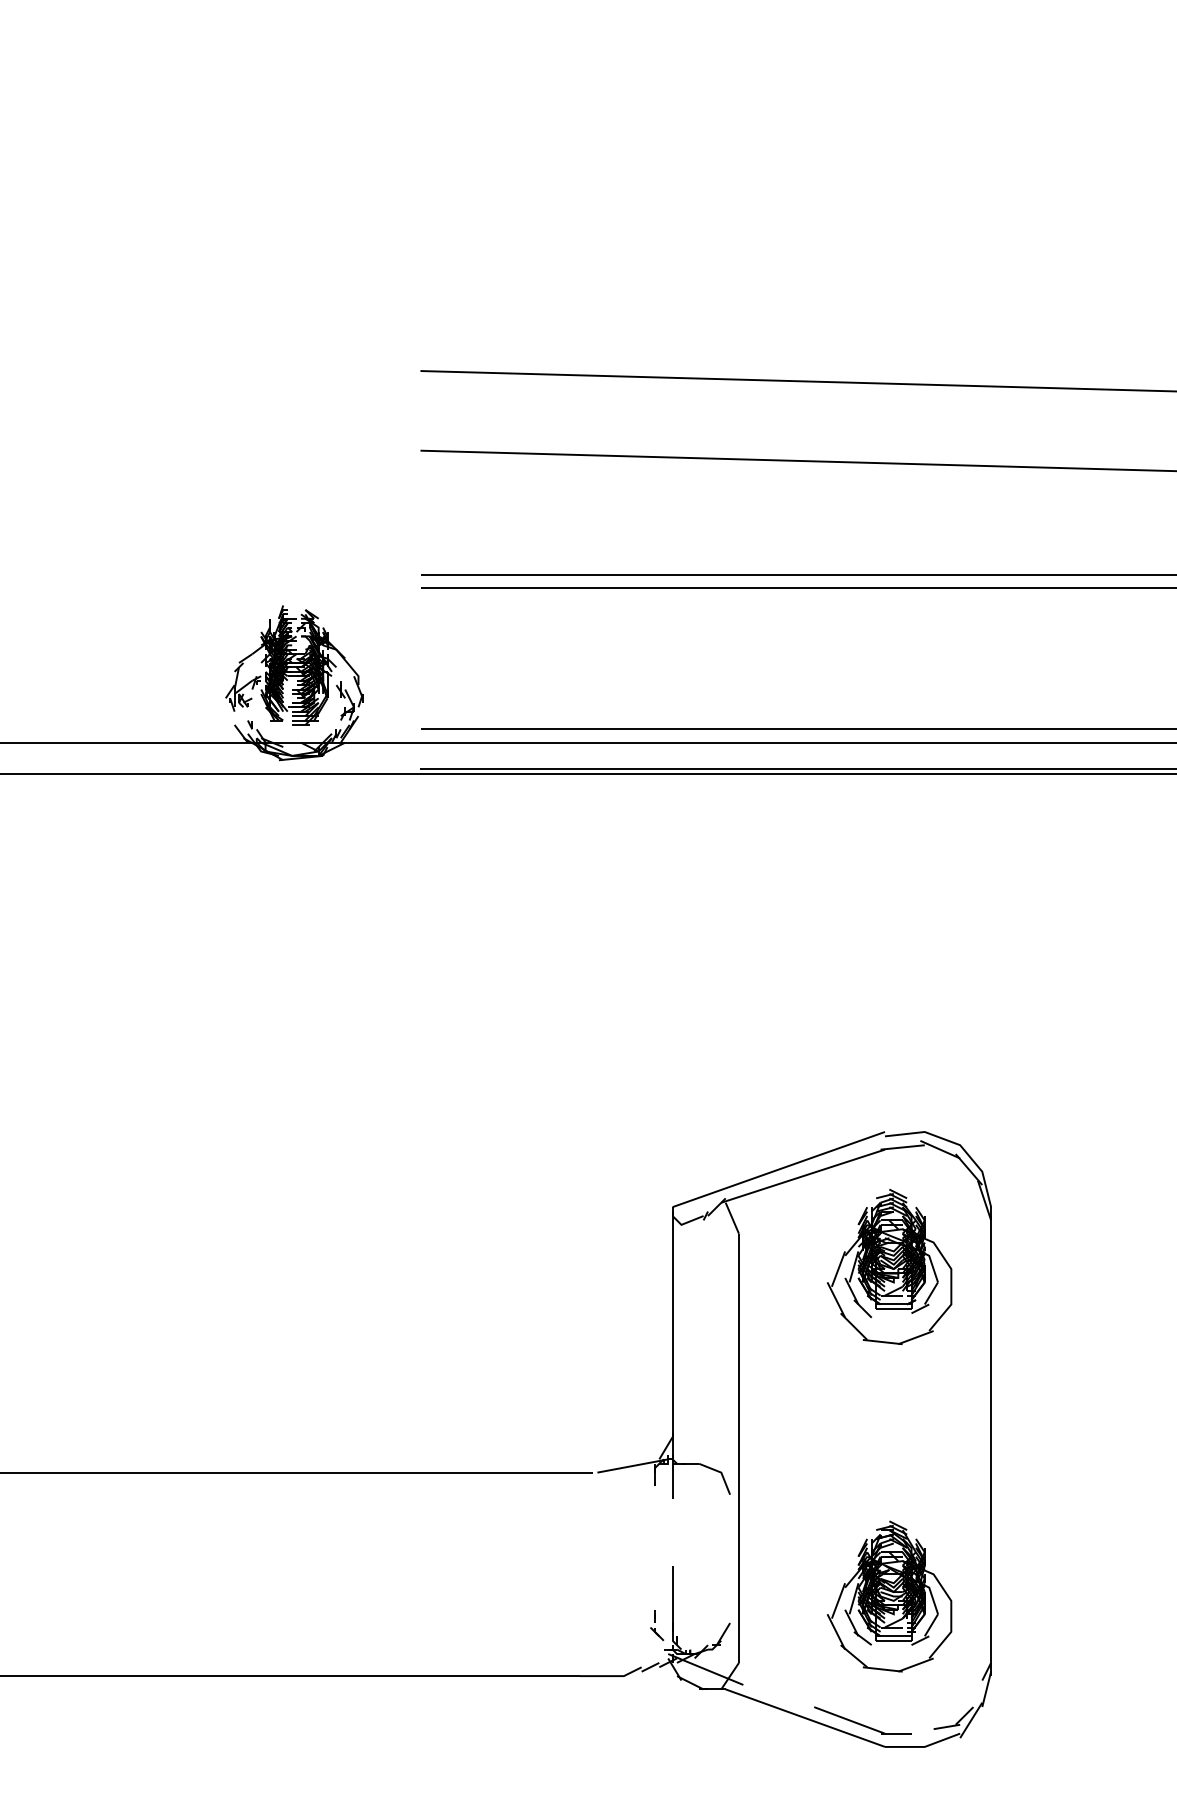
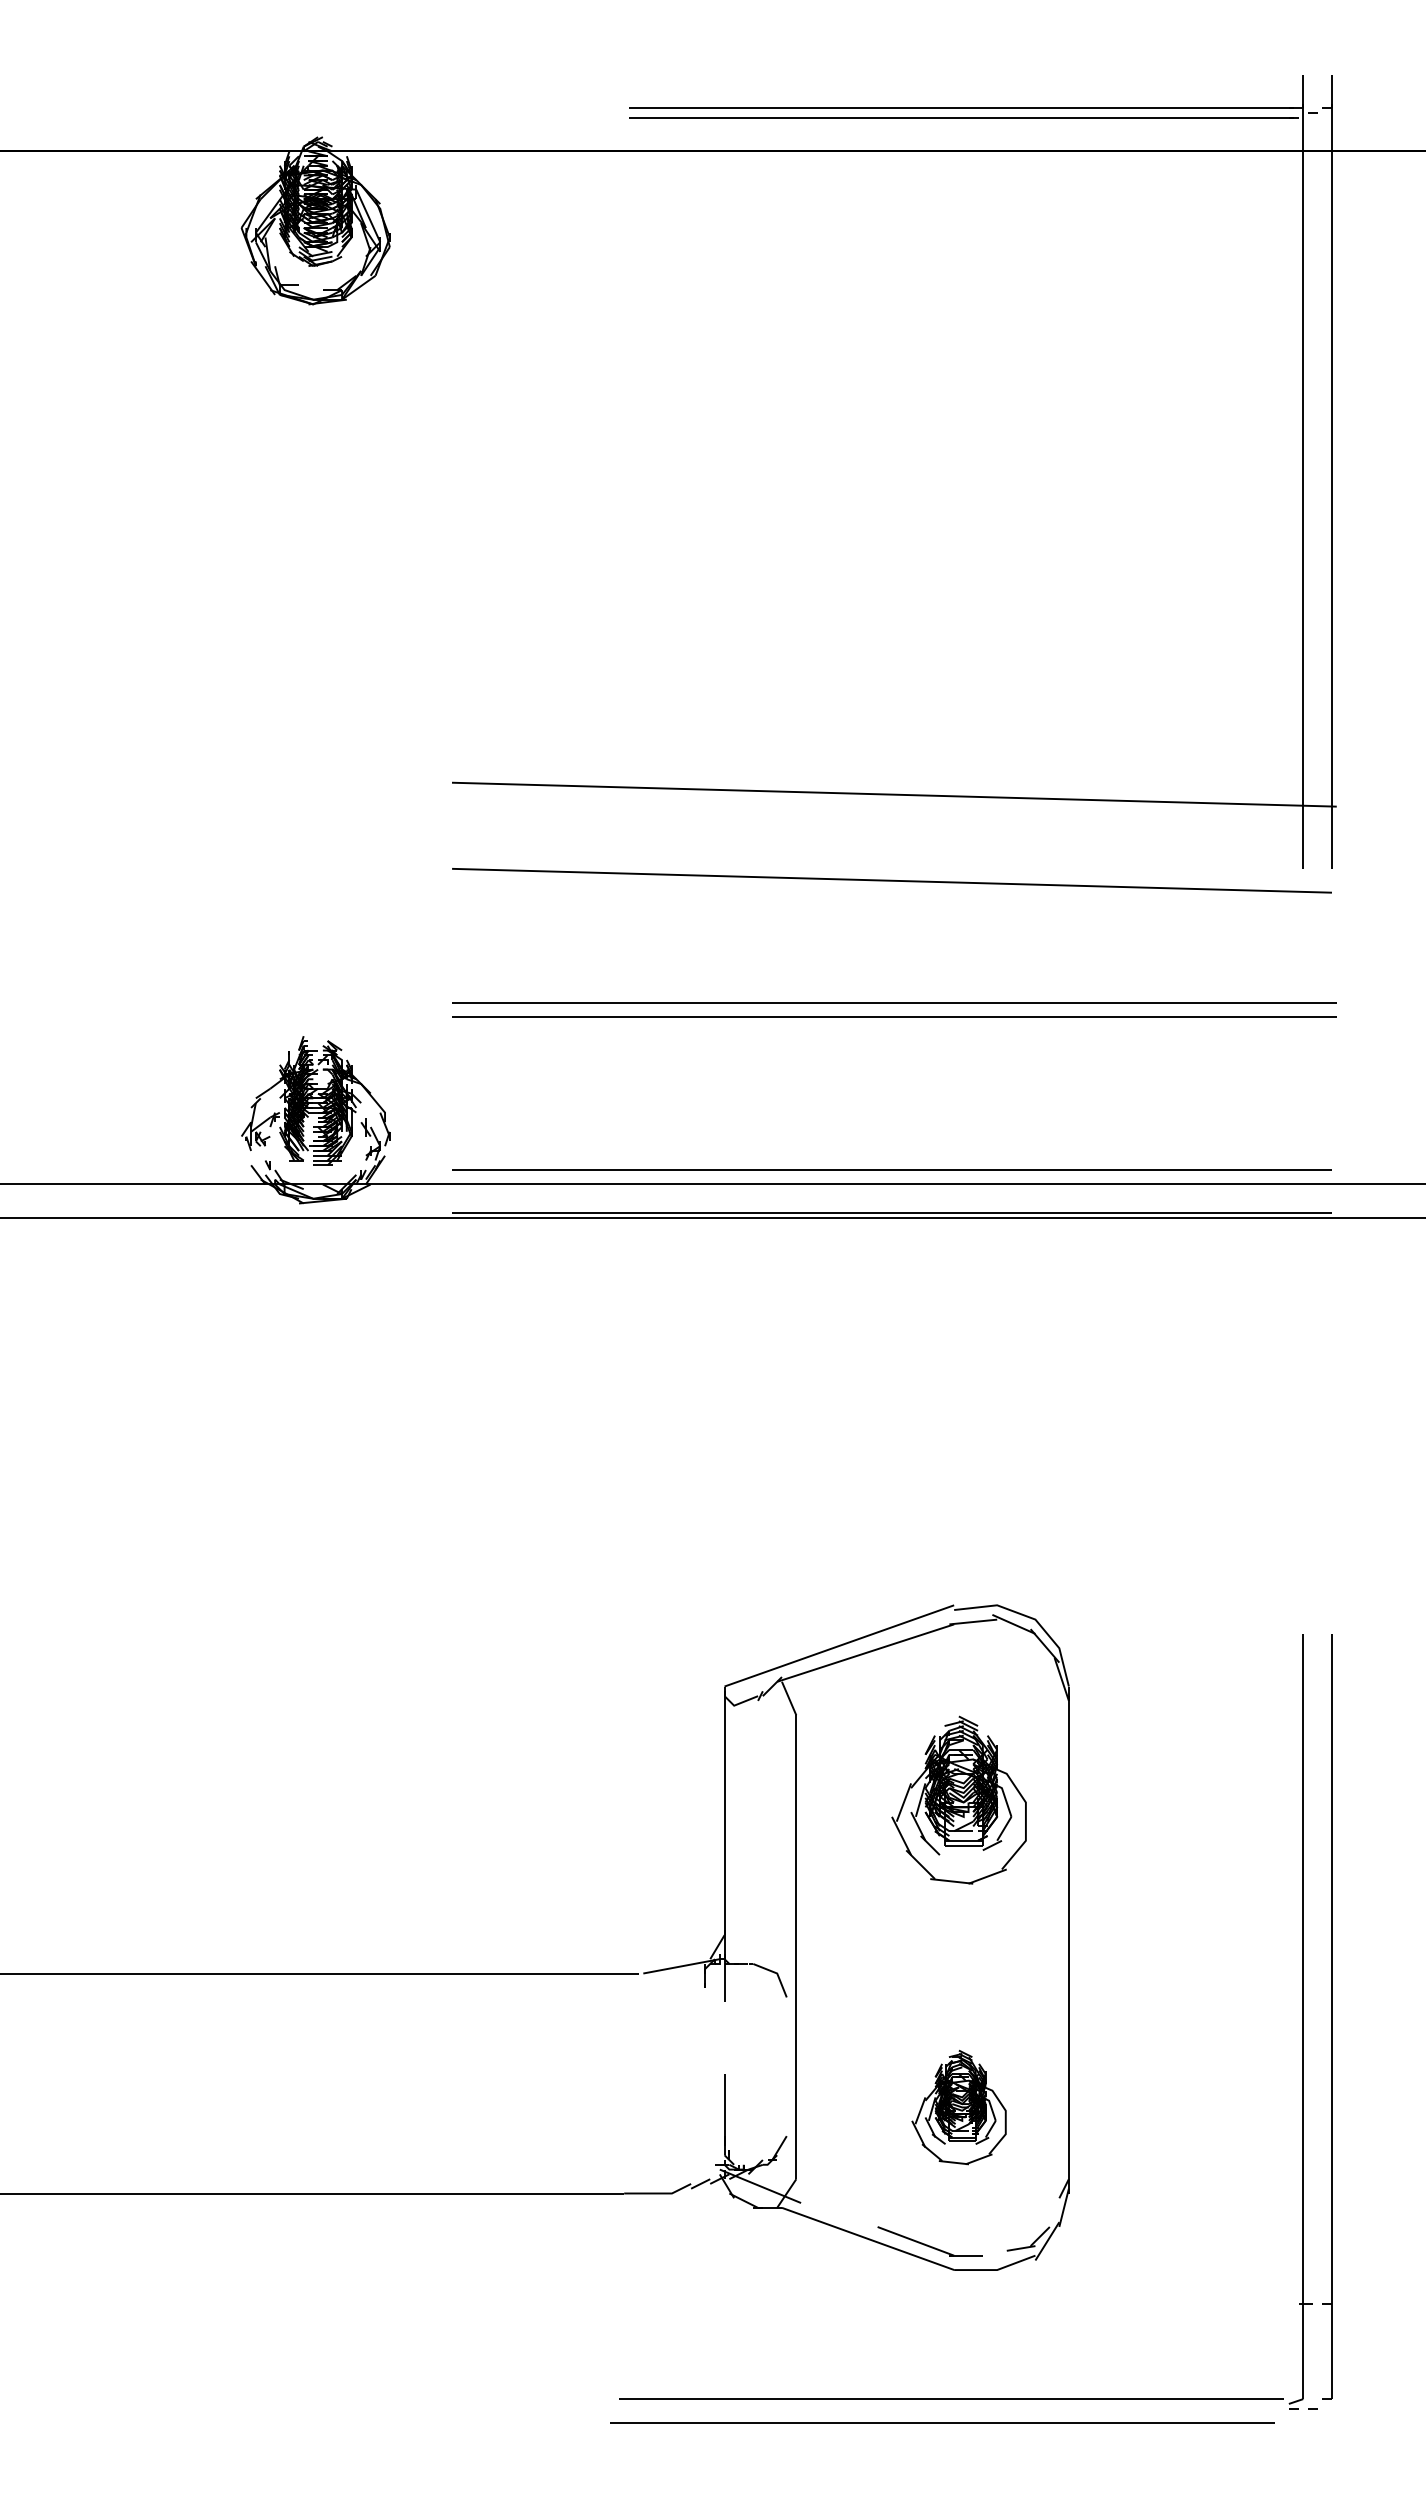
part: (889, 1266) -> (958, 1799), moved
part: (889, 1596) -> (958, 2107), size x0.7
part: (656, 1625) -> (707, 2138), removed

